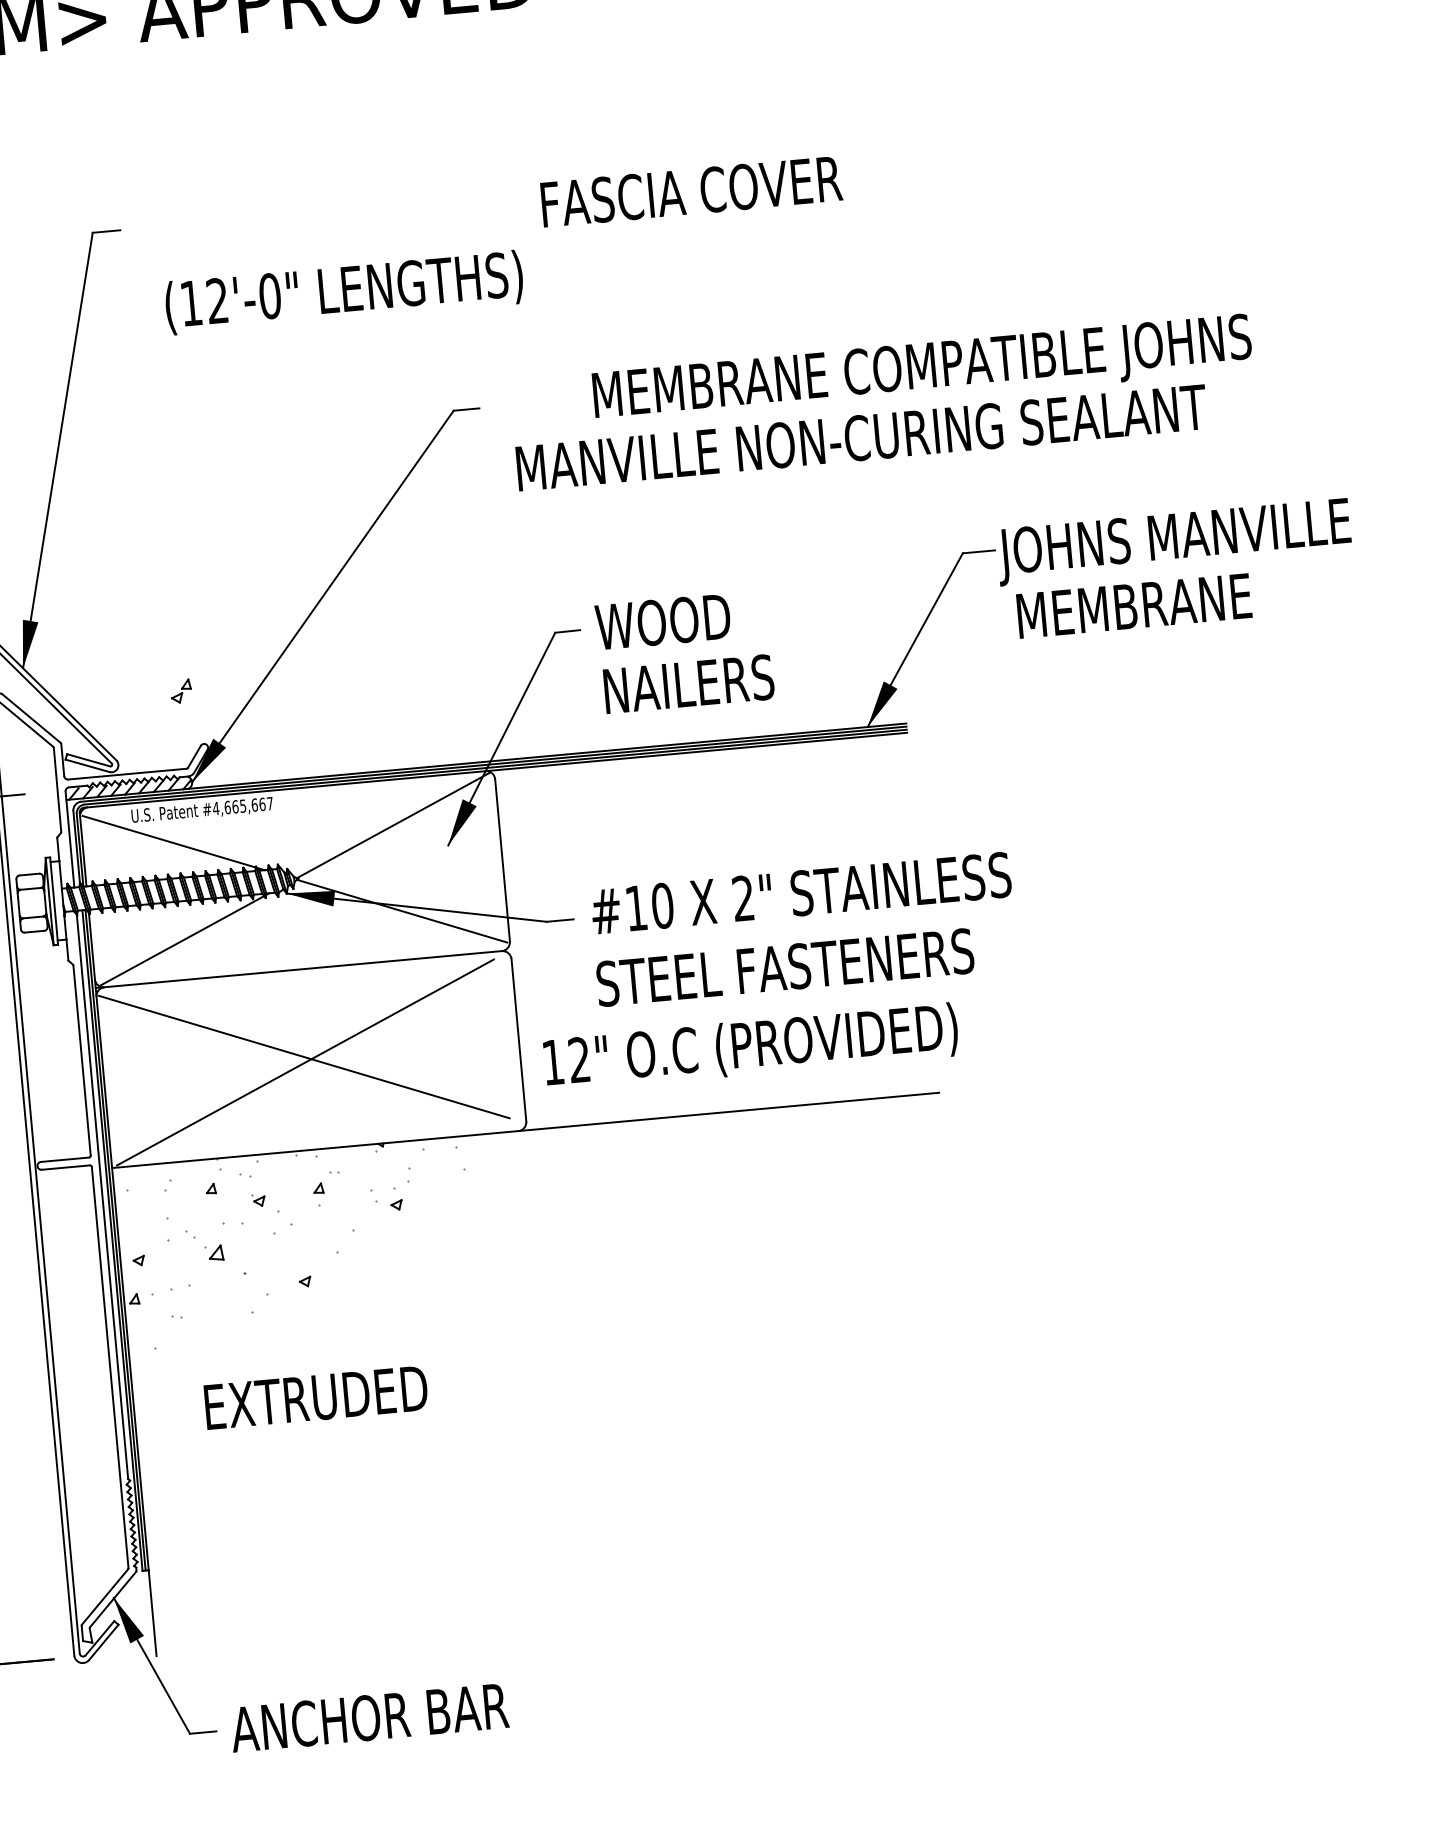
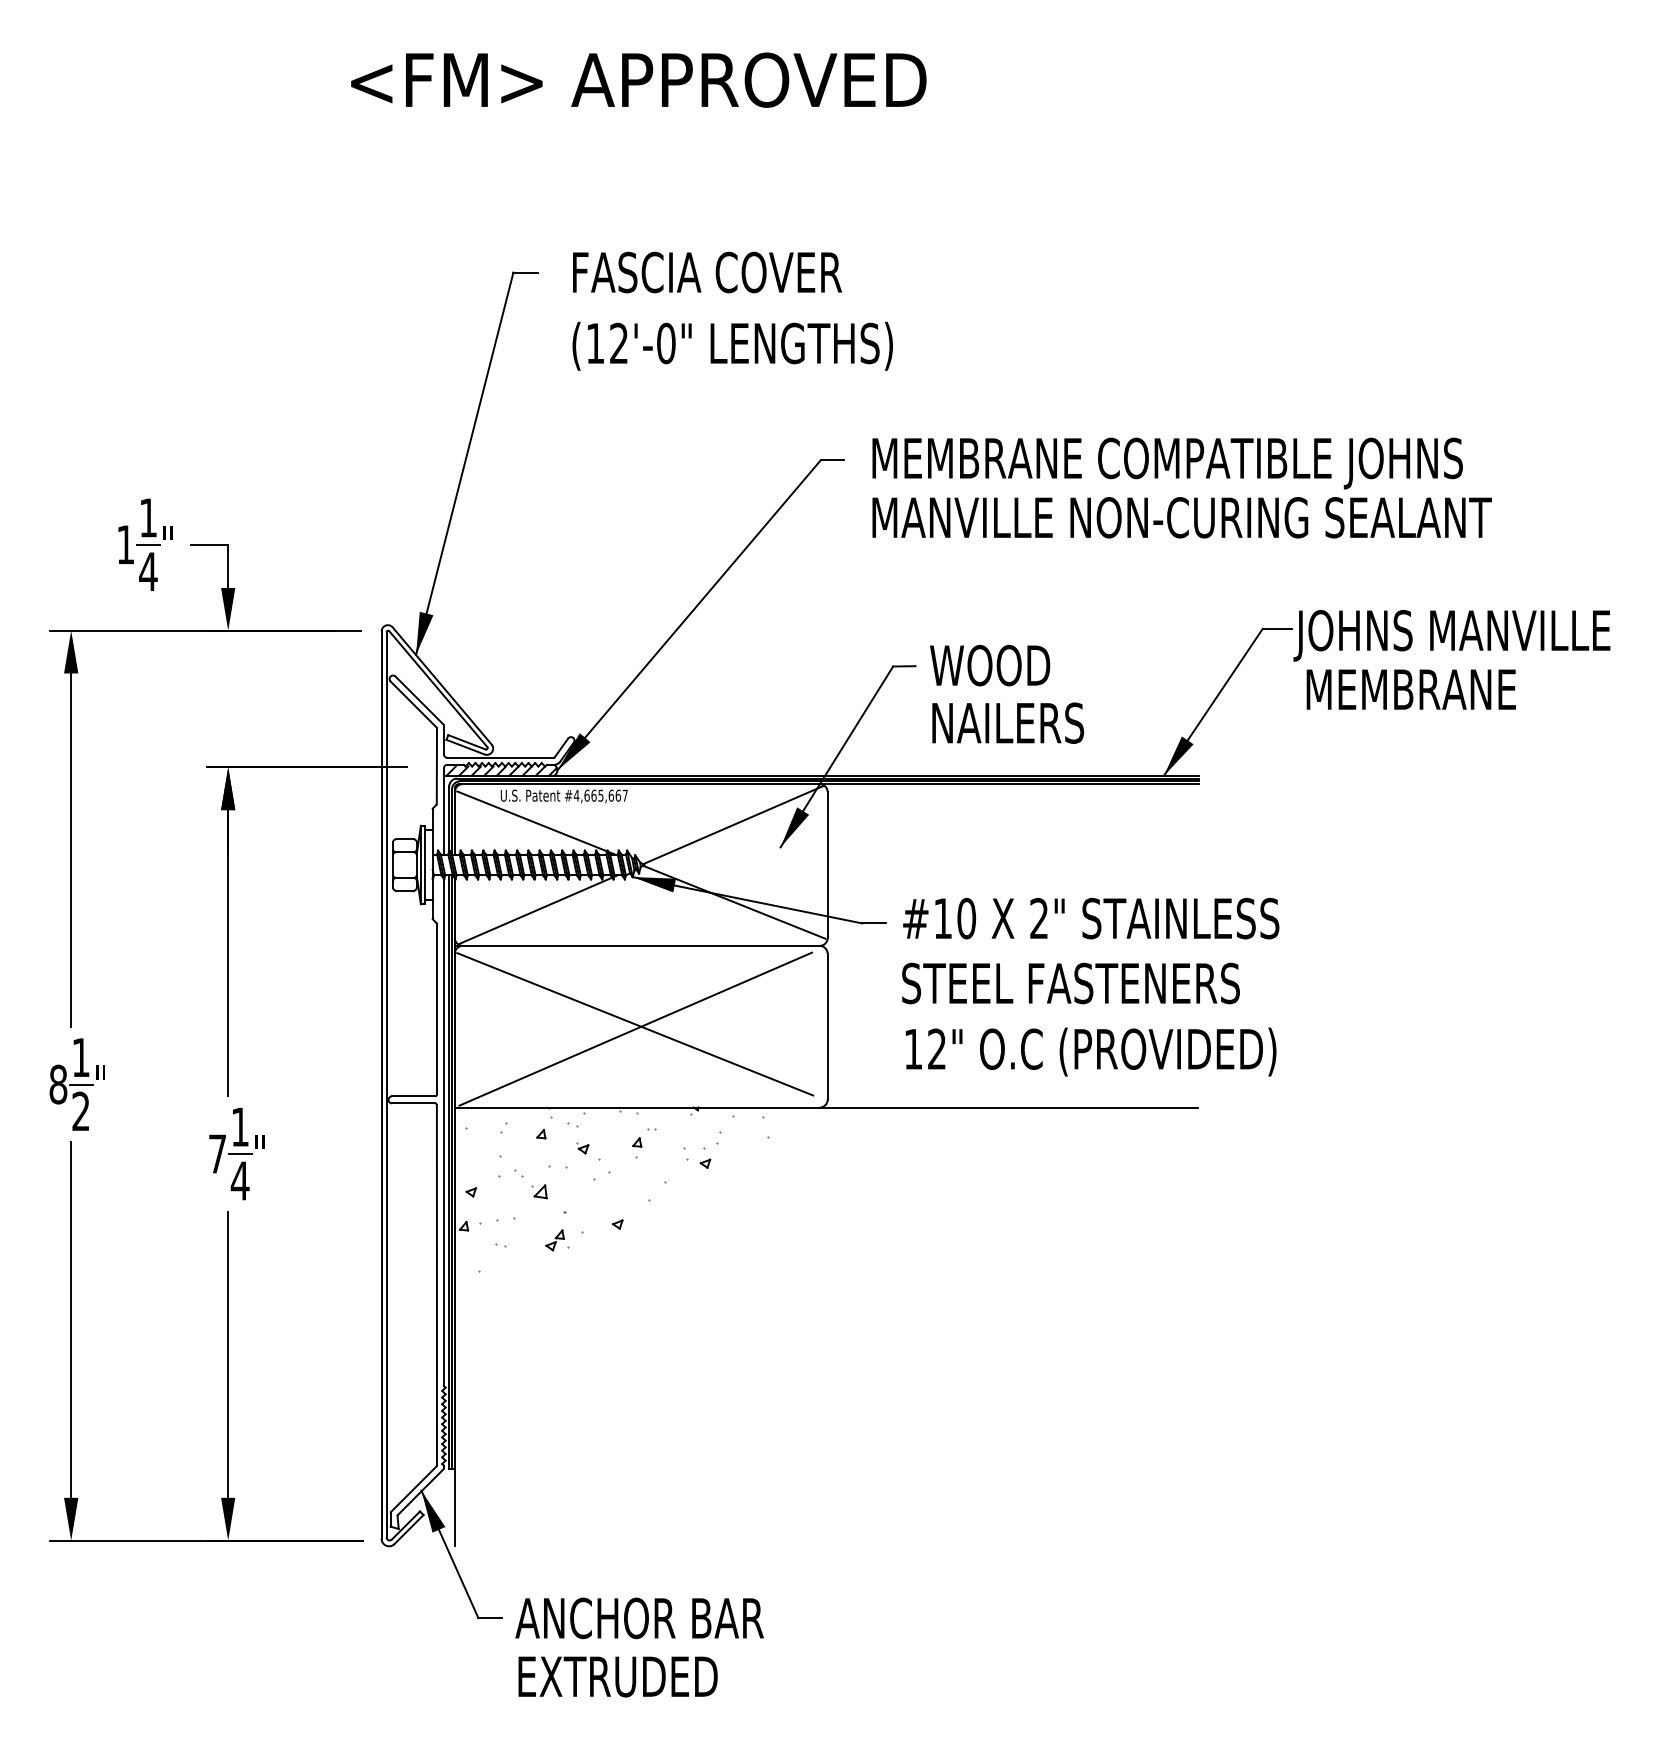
text: (691, 191) -> (707, 272), moved
text: (922, 371) -> (1167, 463), moved
part: (180, 691) -> (554, 1240), moved
text: (750, 1047) -> (1090, 1051), moved
text: (315, 1397) -> (617, 1676), moved

